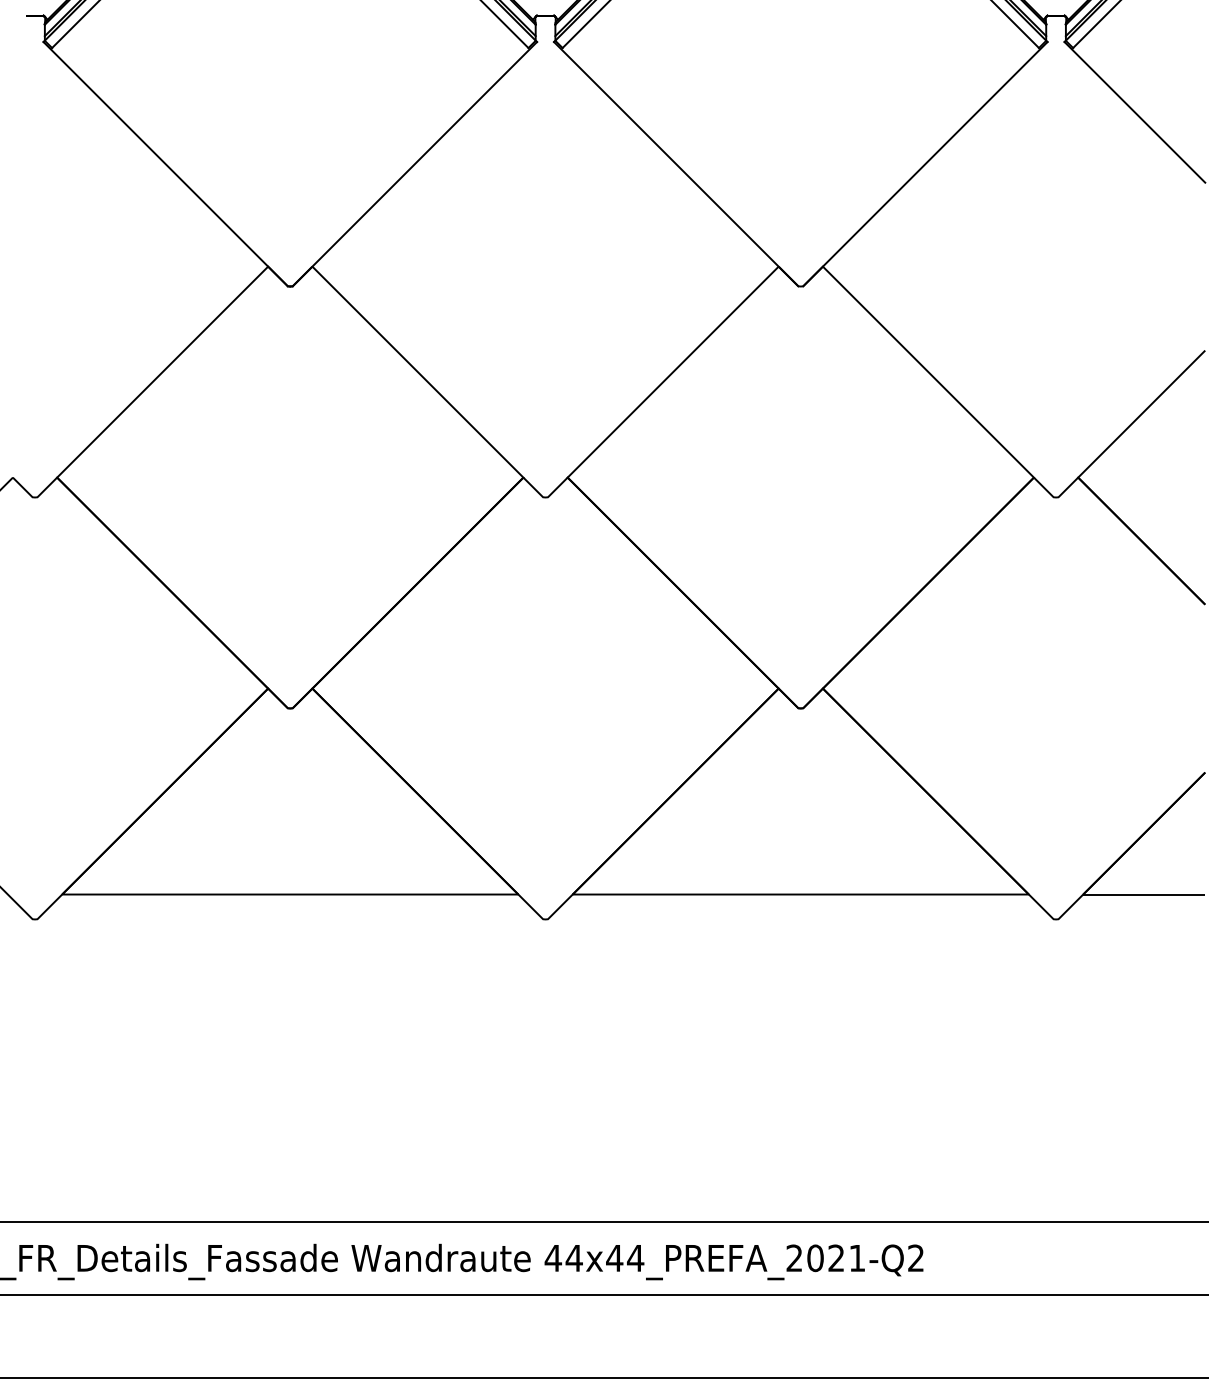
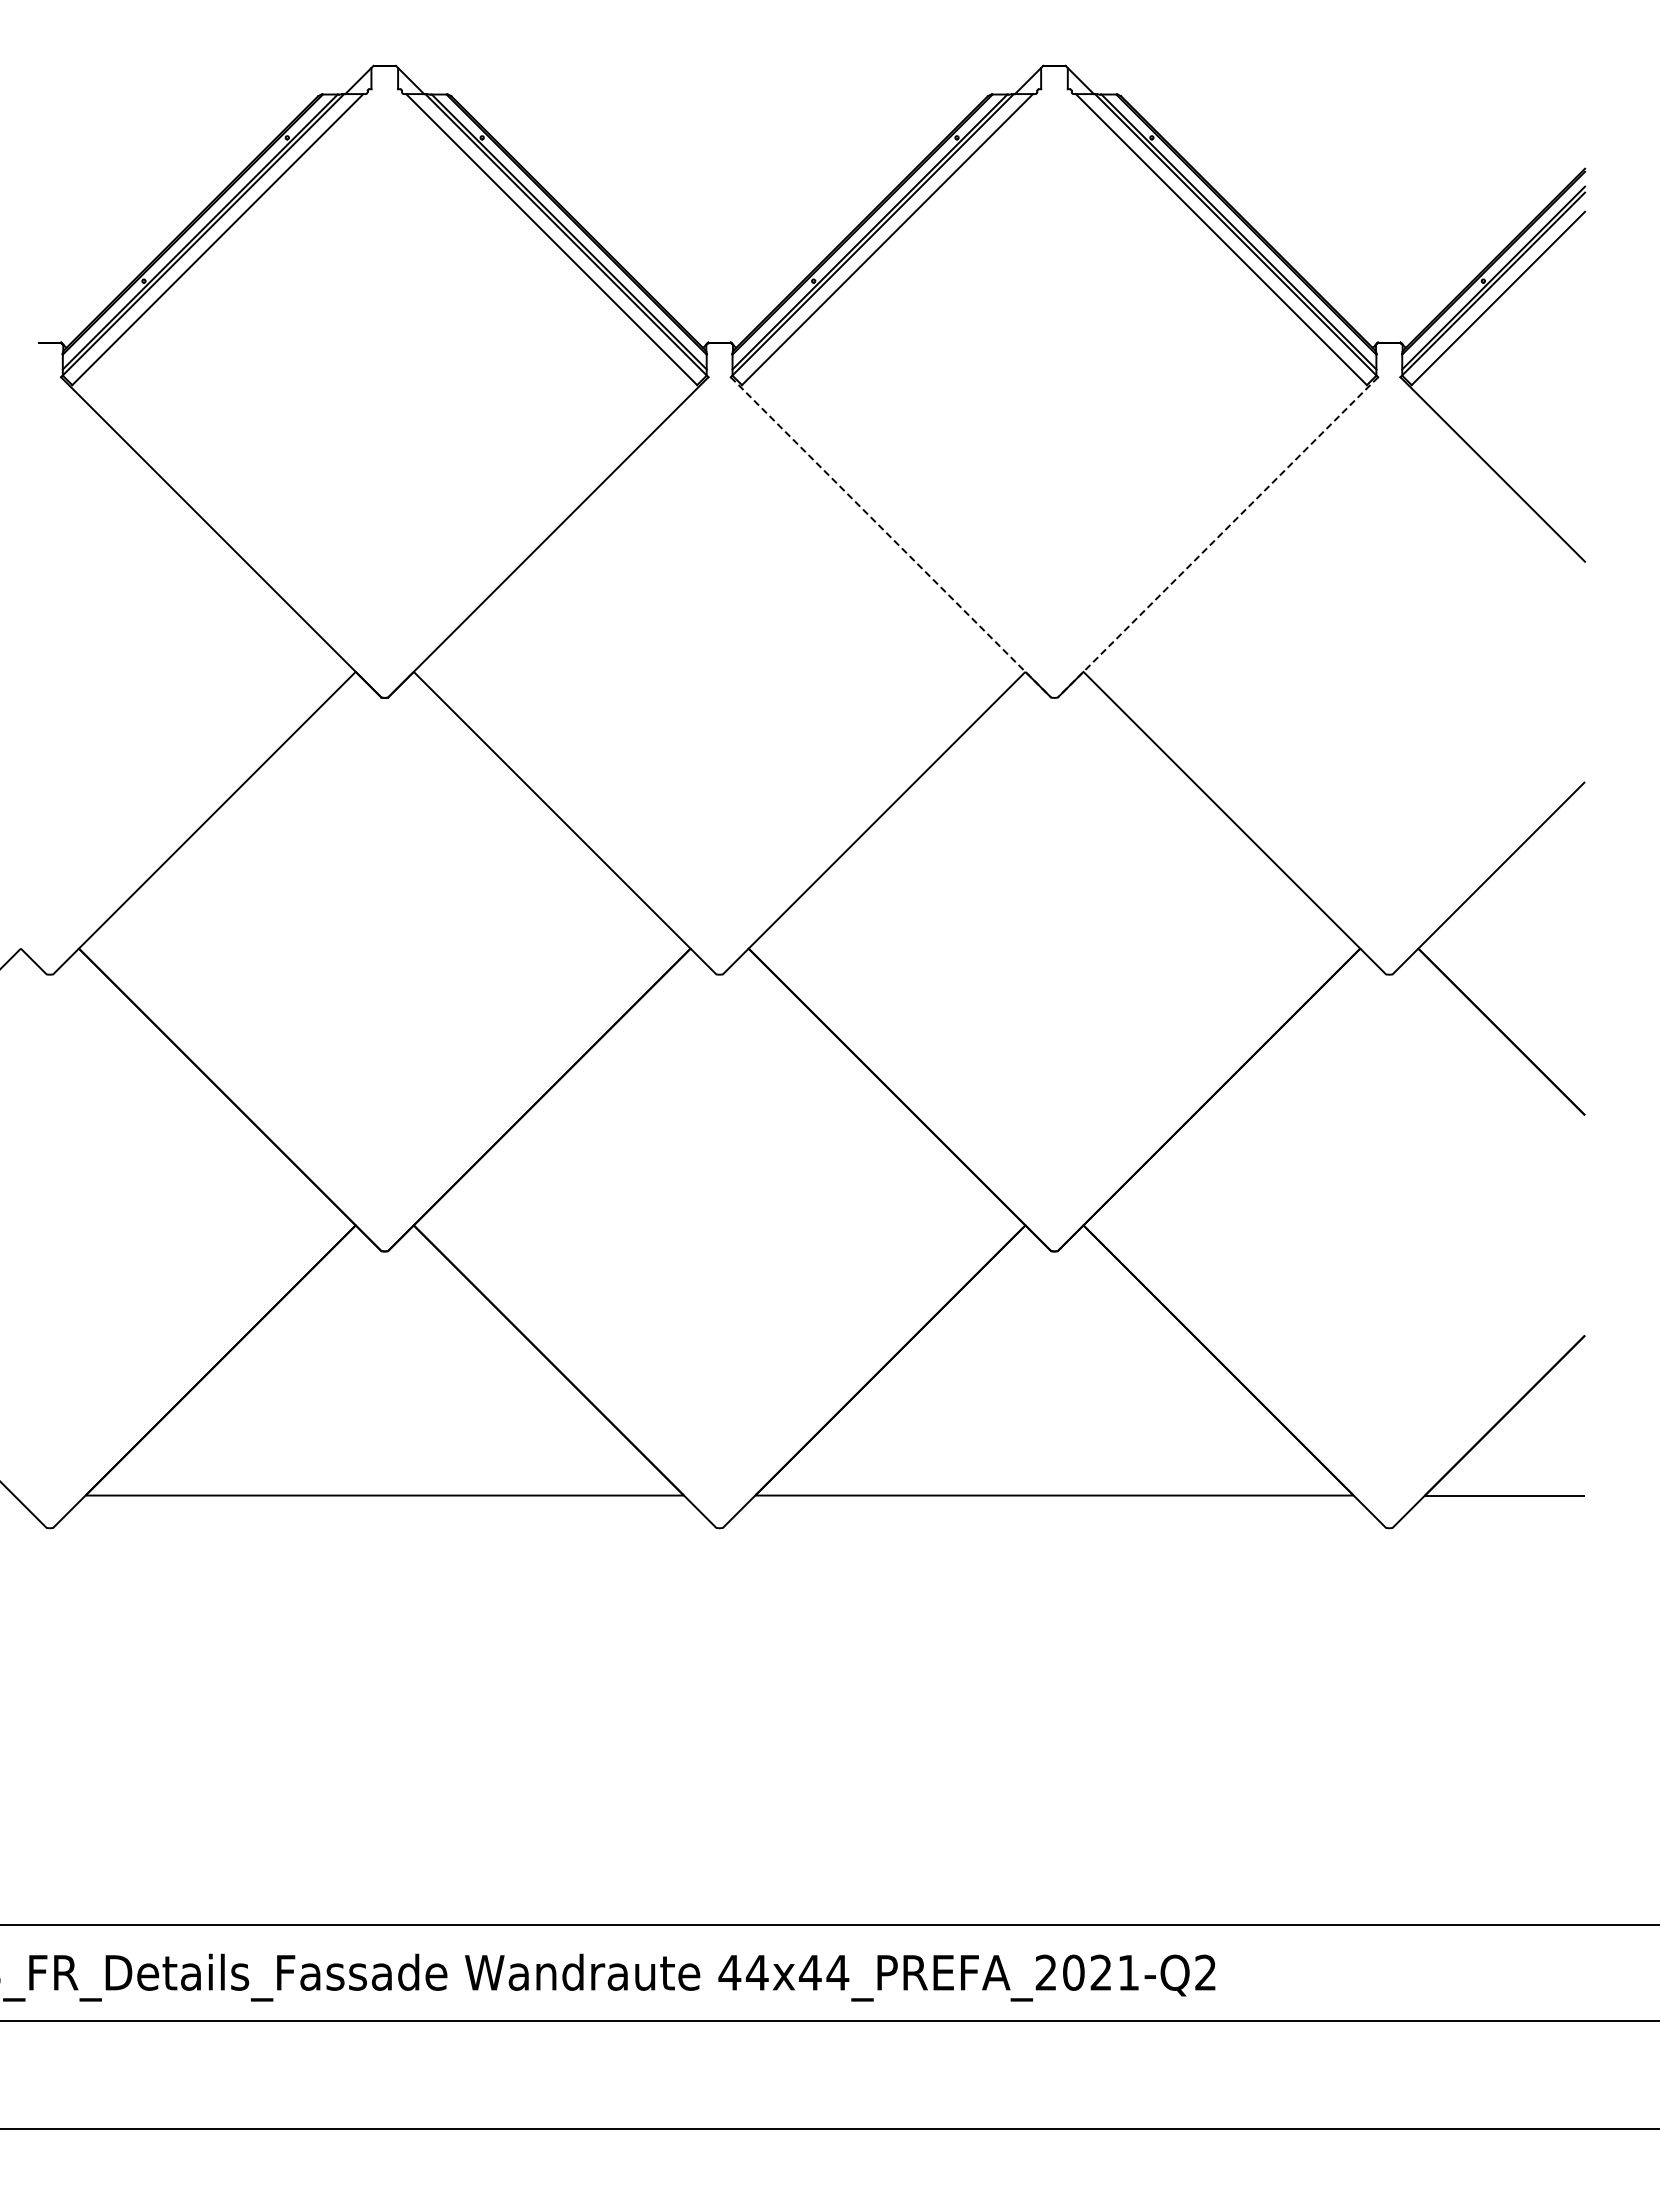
line: (676, 164) -> (891, 537), solid -> dashed
line: (925, 164) -> (1217, 537), solid -> dashed

